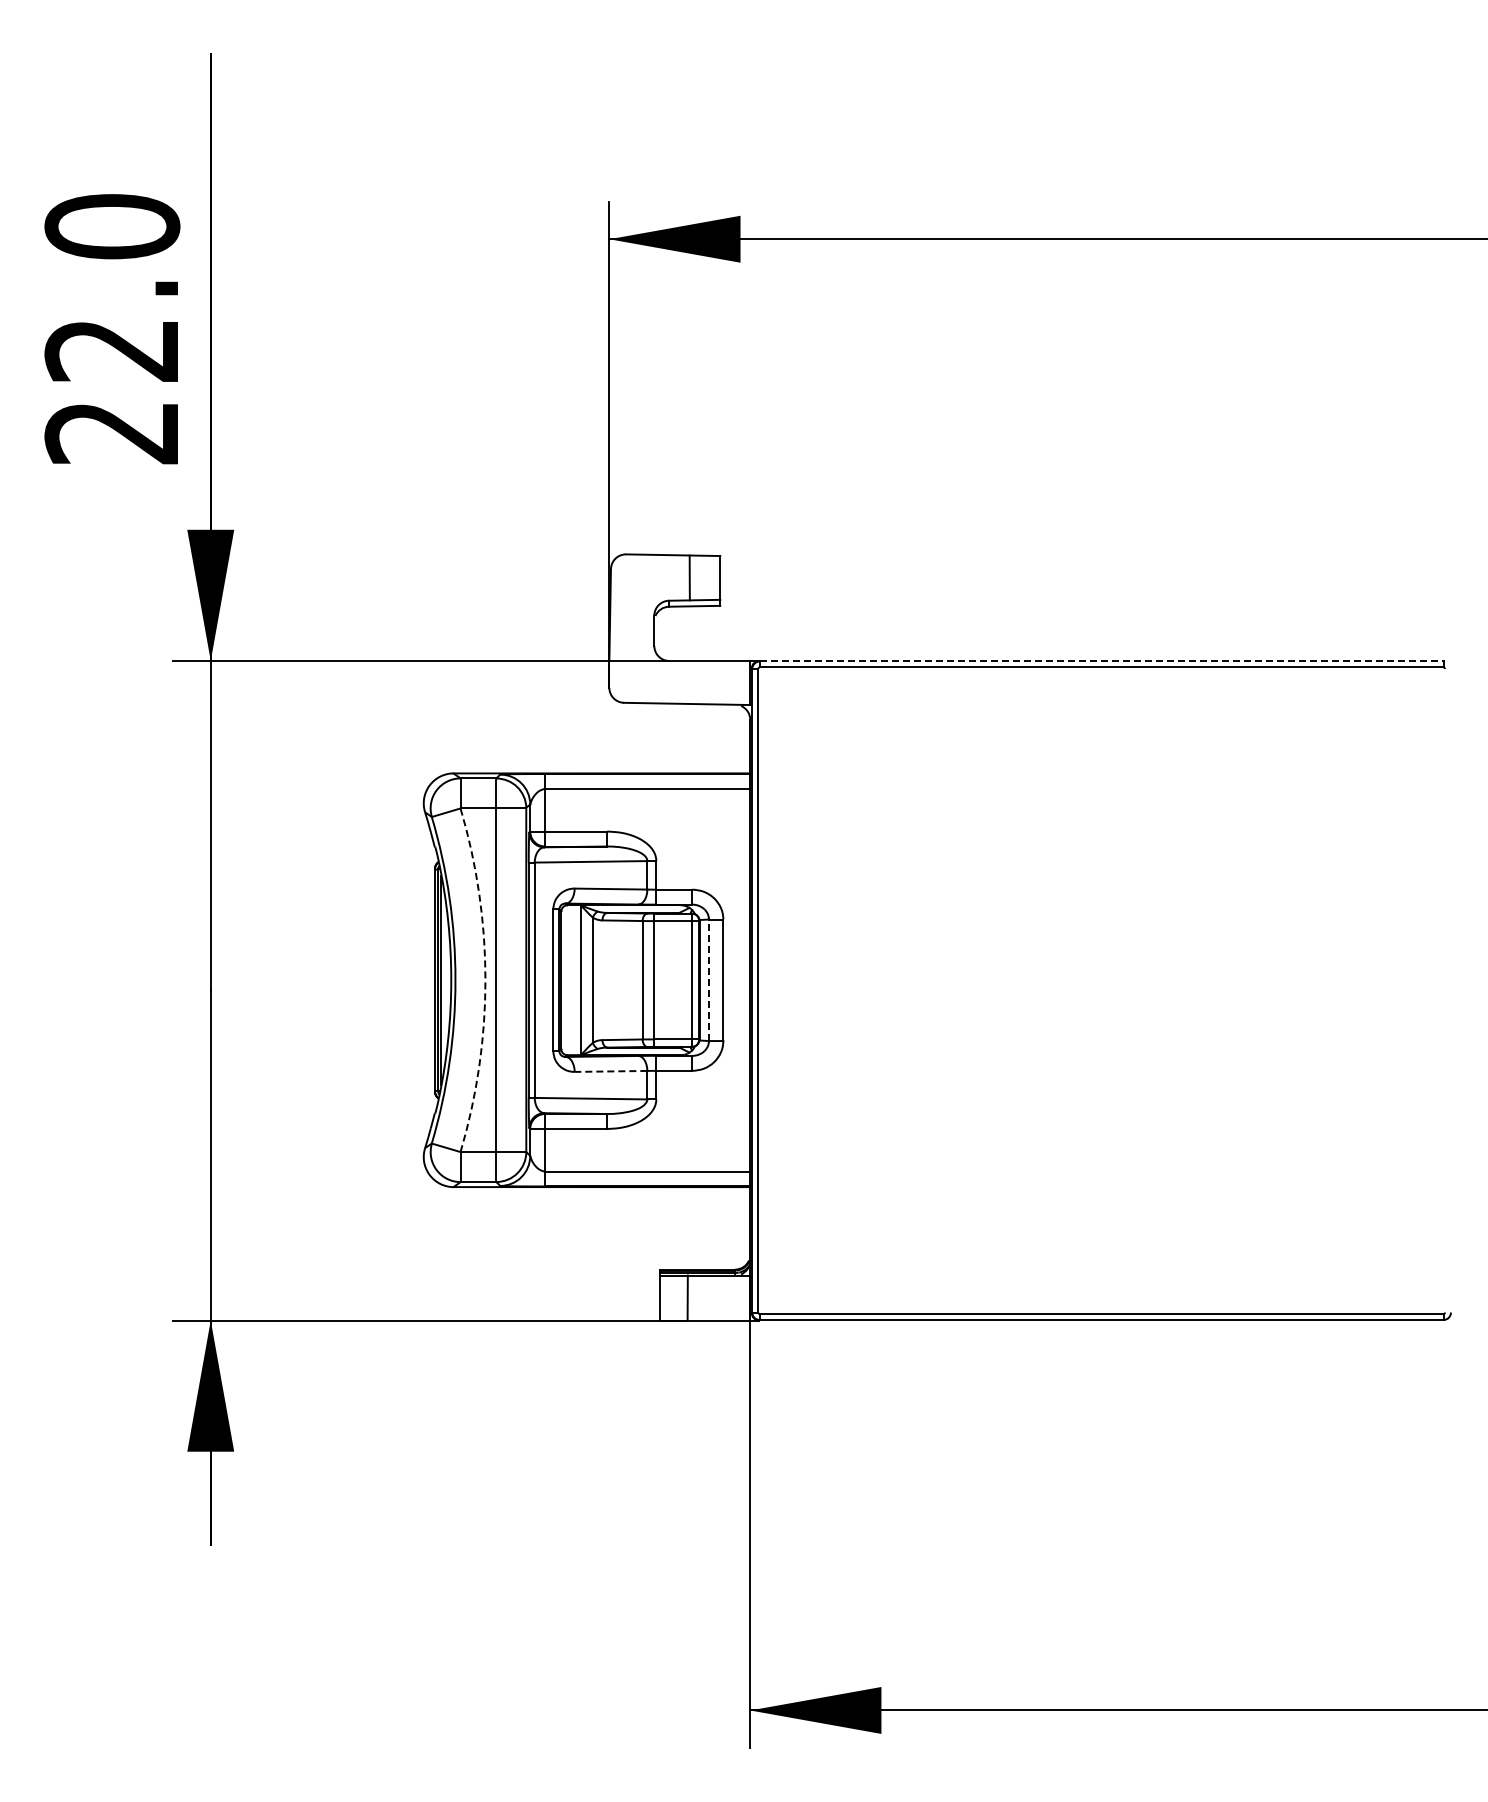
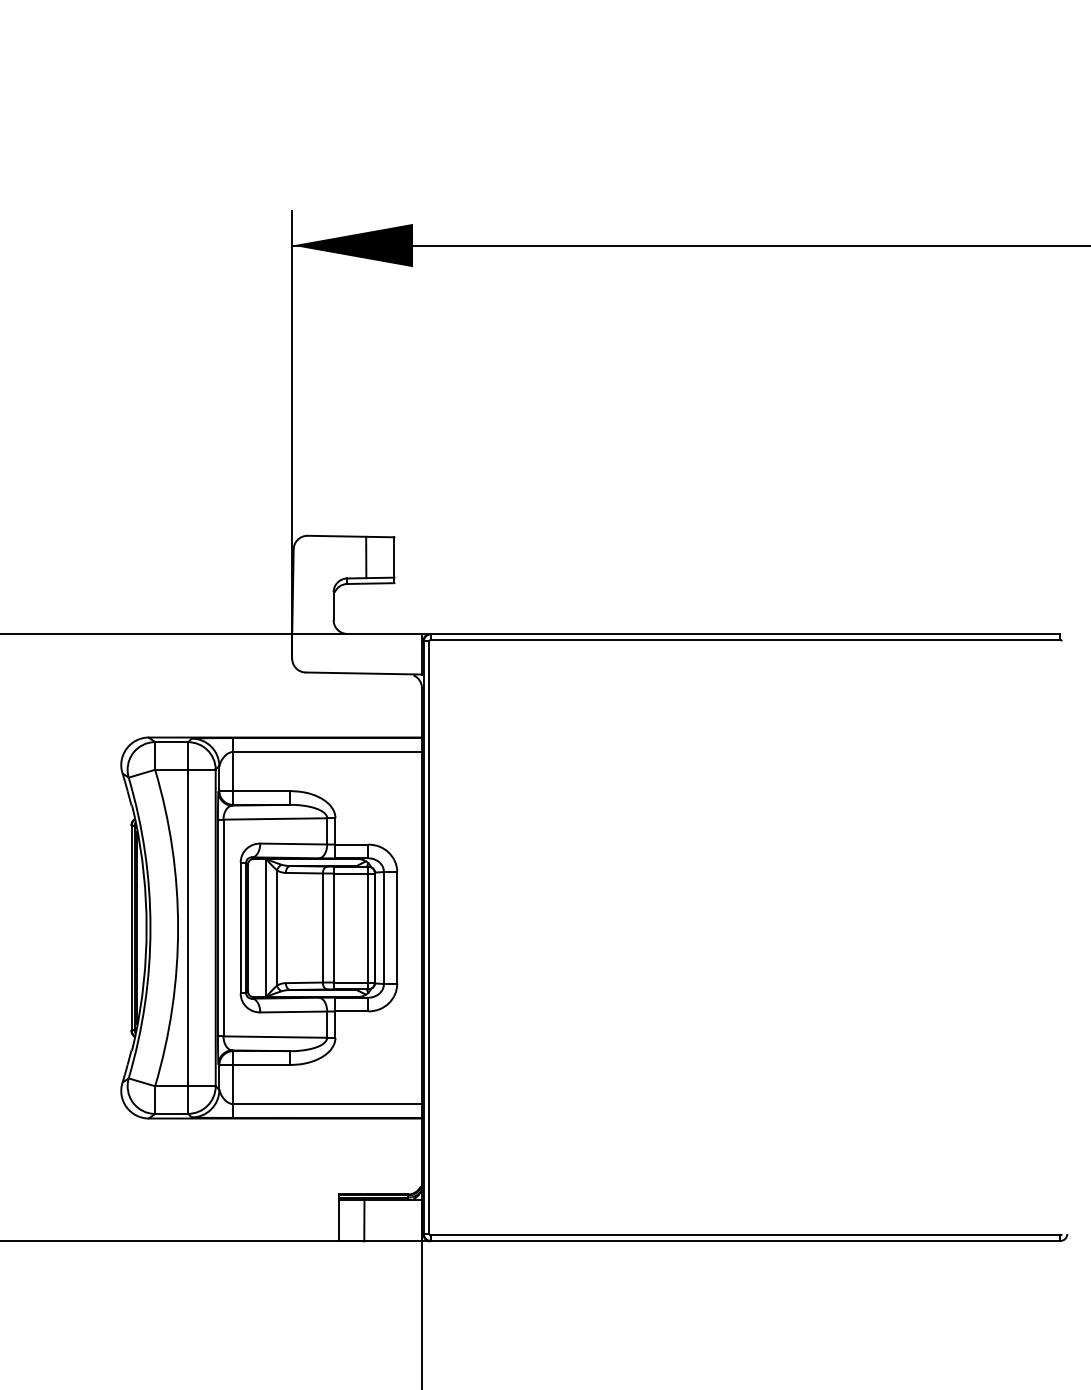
line: (1101, 661) -> (745, 634), dashed -> solid
arc: (485, 980) -> (178, 928), dashed -> solid
line: (708, 980) -> (383, 928), dashed -> solid
line: (610, 1071) -> (293, 1012), dashed -> solid

